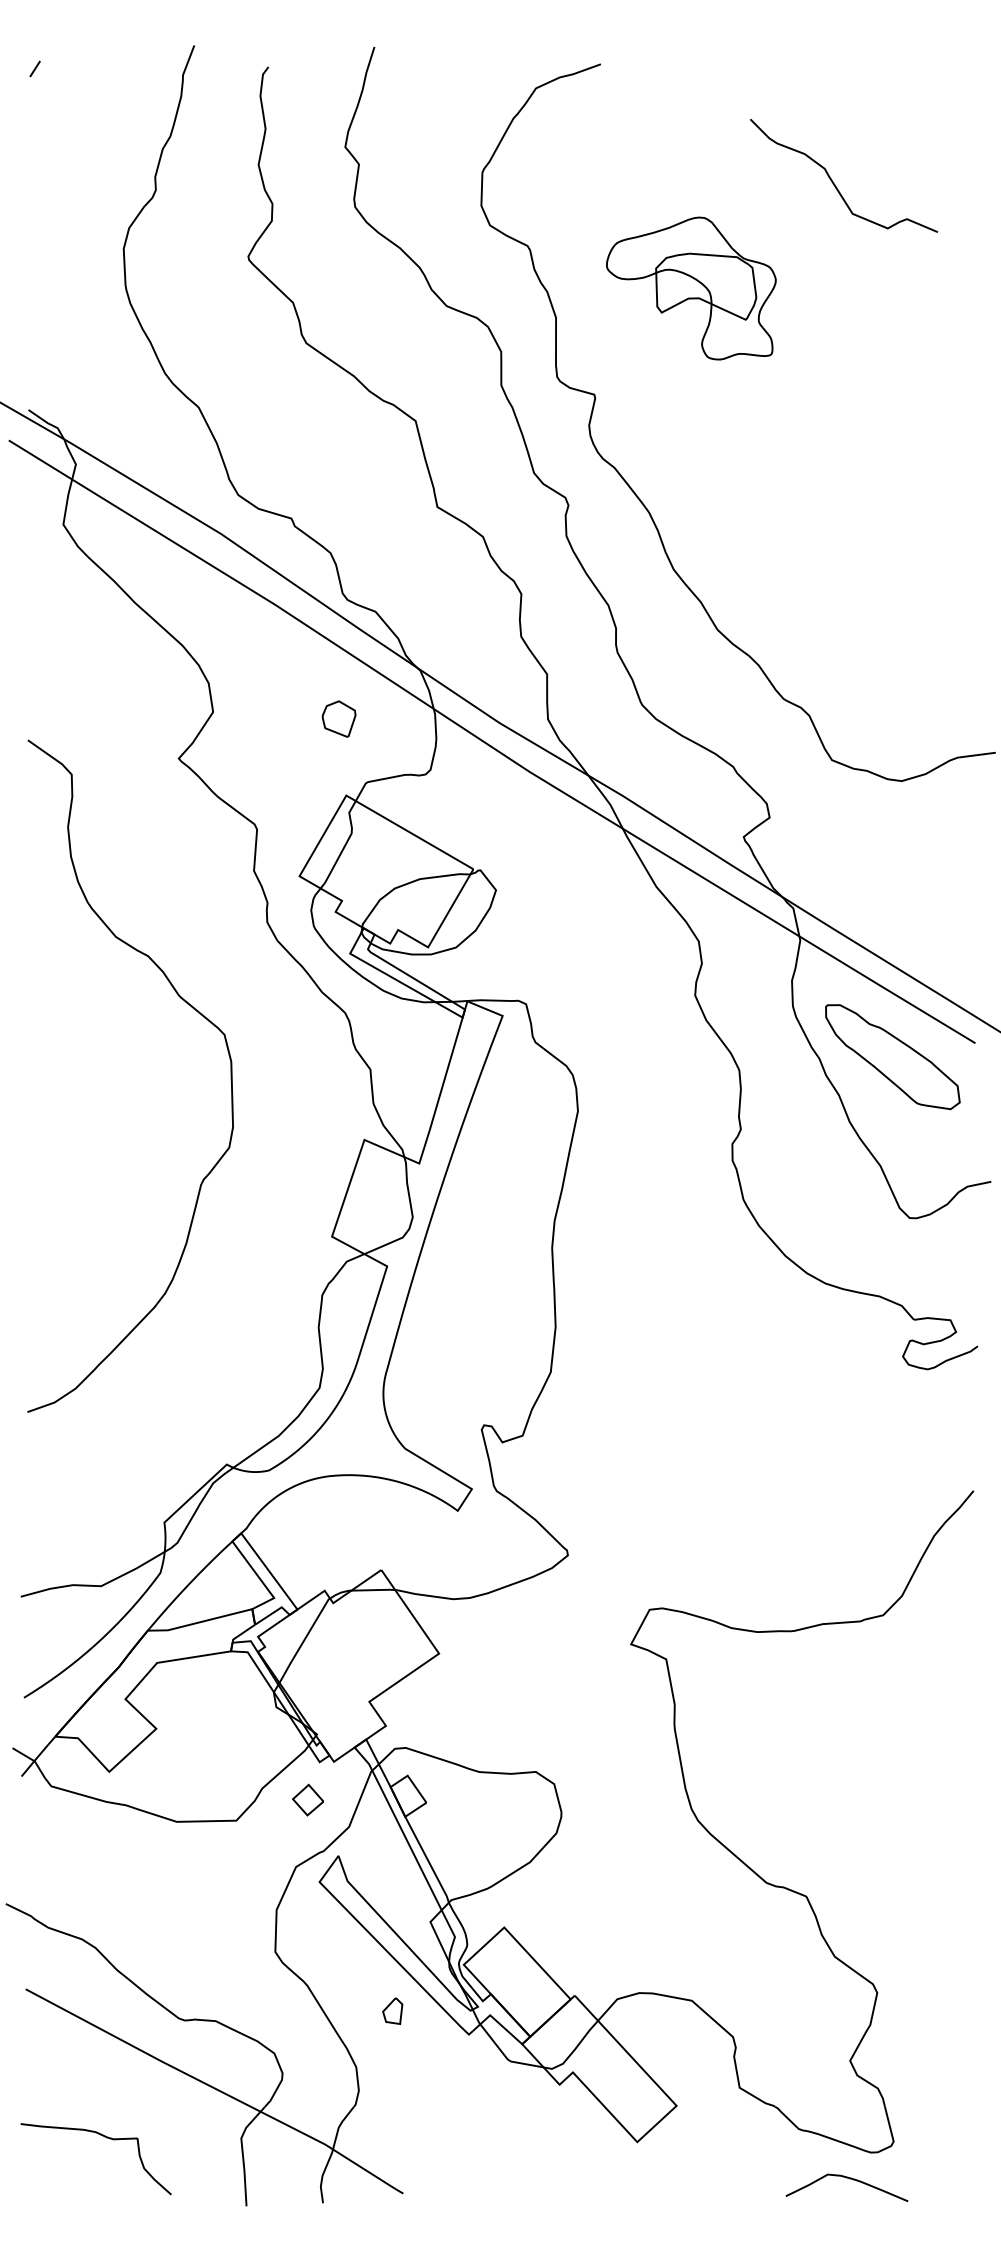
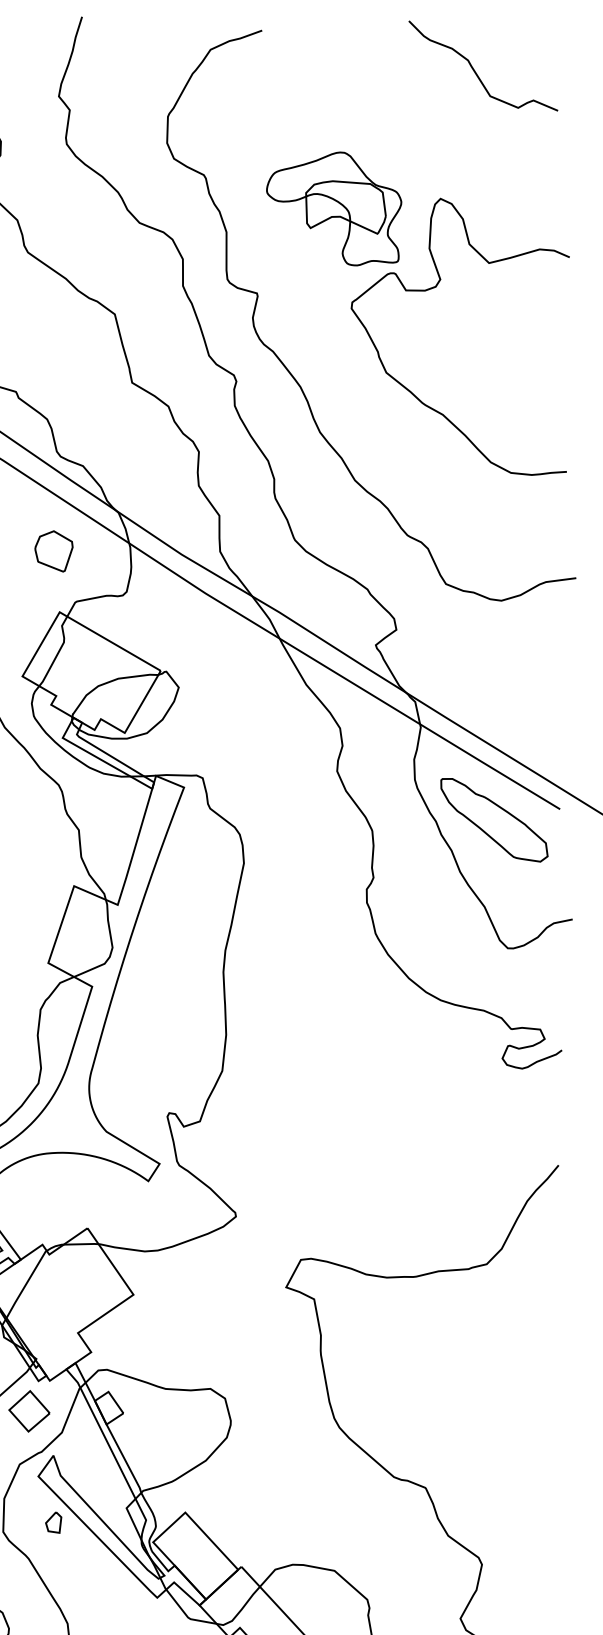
curve: (833, 181) -> (475, 70), moved
curve: (819, 387) -> (436, 287), added
part: (338, 718) -> (53, 550), size x1.43
part: (307, 1799) -> (28, 1410), size x1.67
part: (392, 2010) -> (53, 1522), moved

